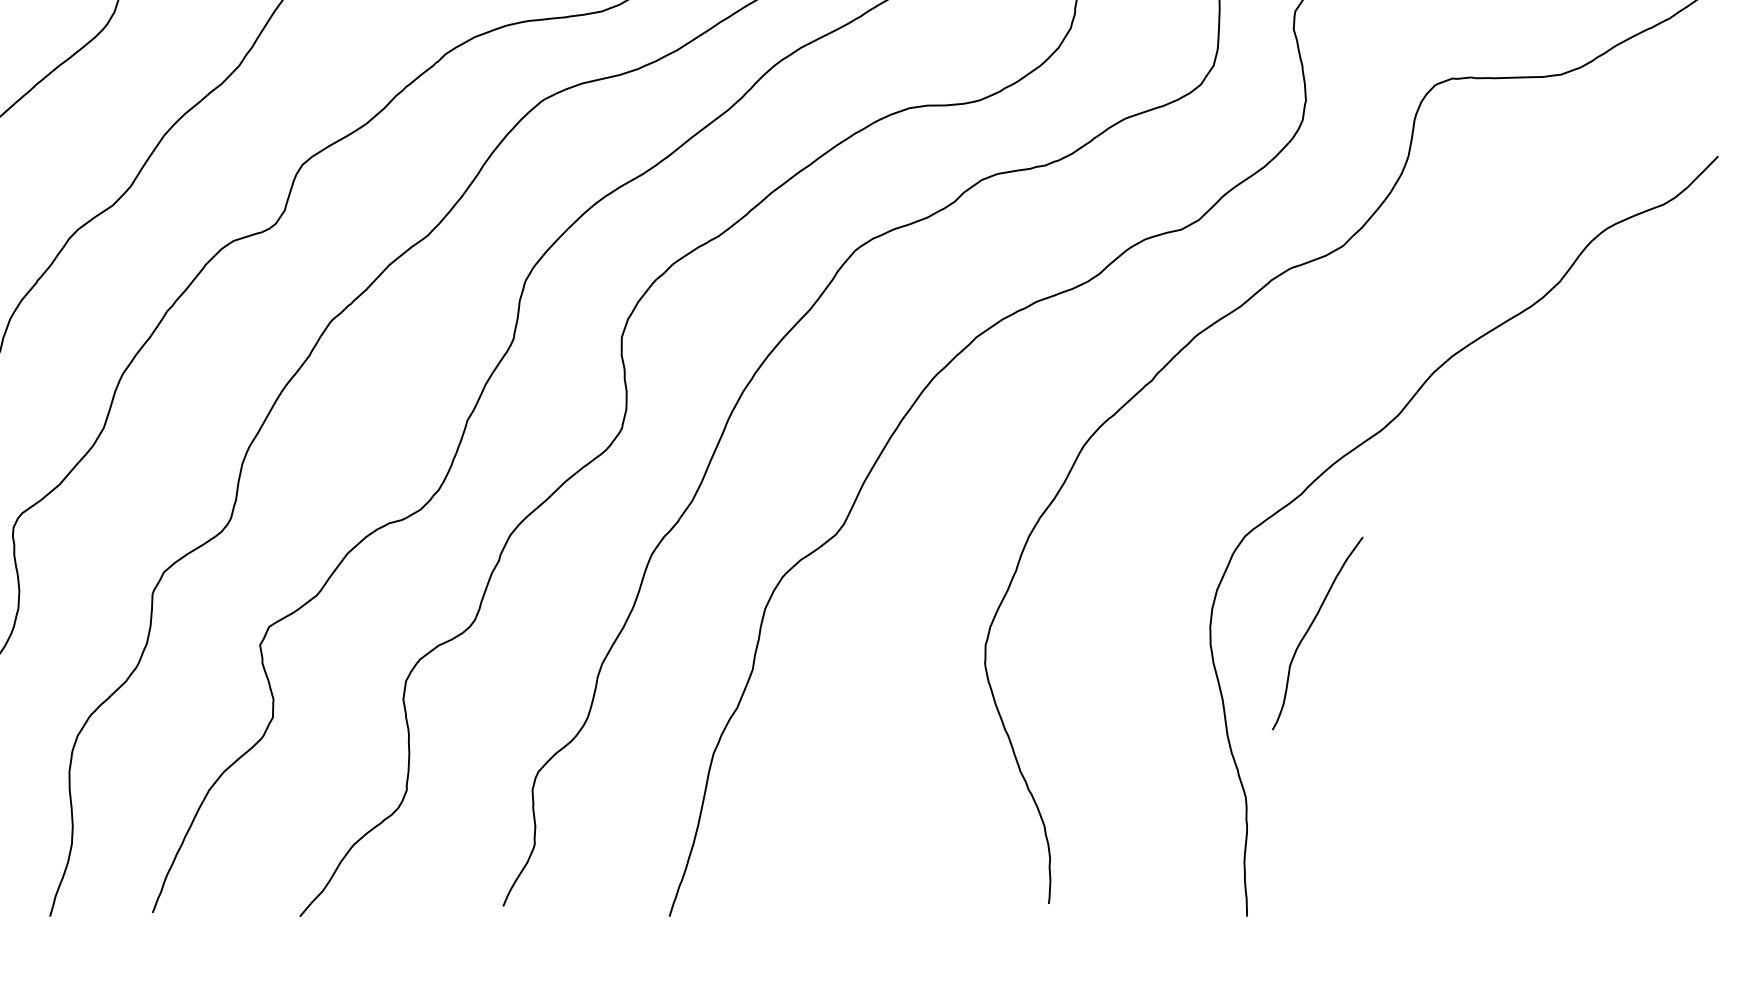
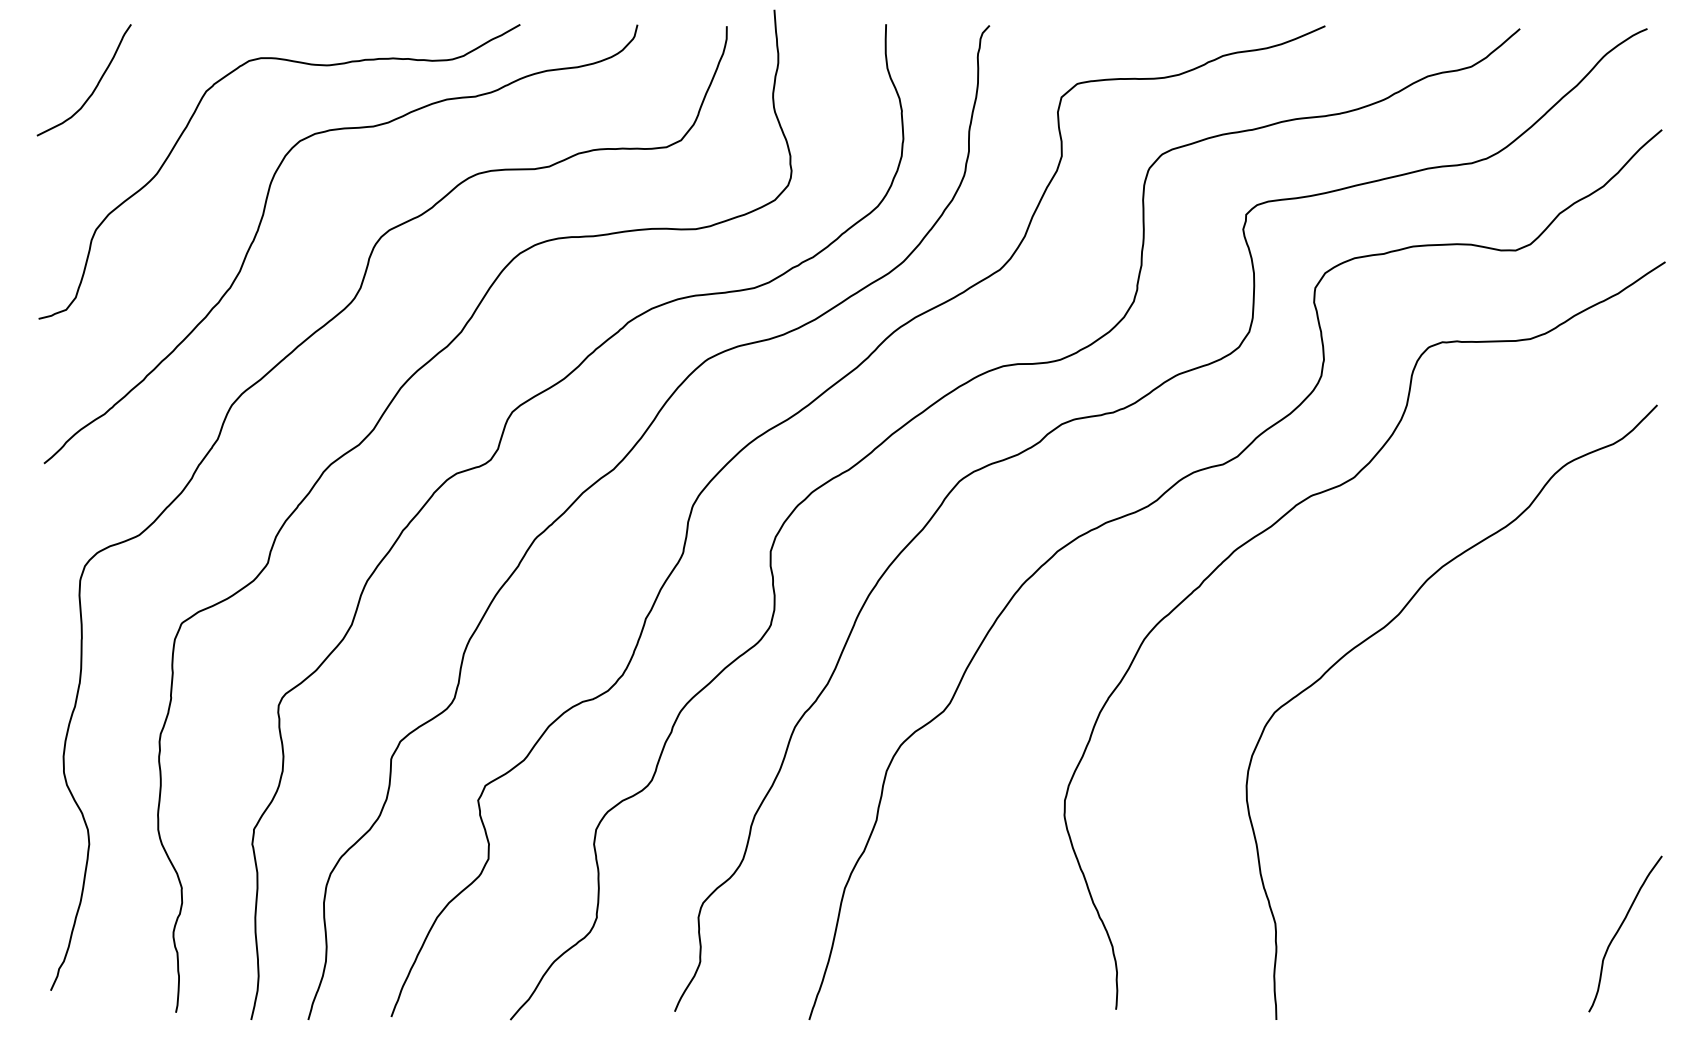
curve: (1310, 629) -> (1619, 930), moved

